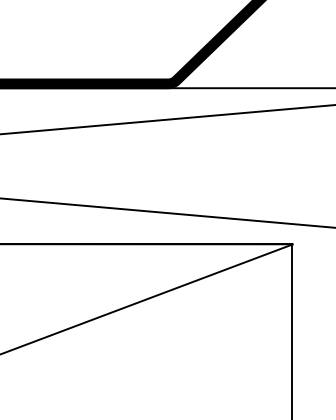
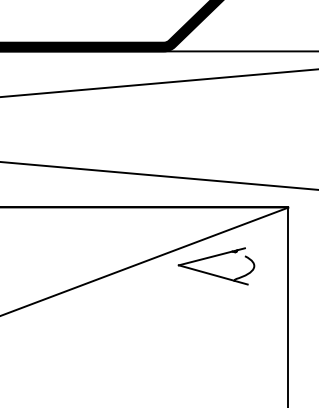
part: (217, 310) -> (213, 273), added

